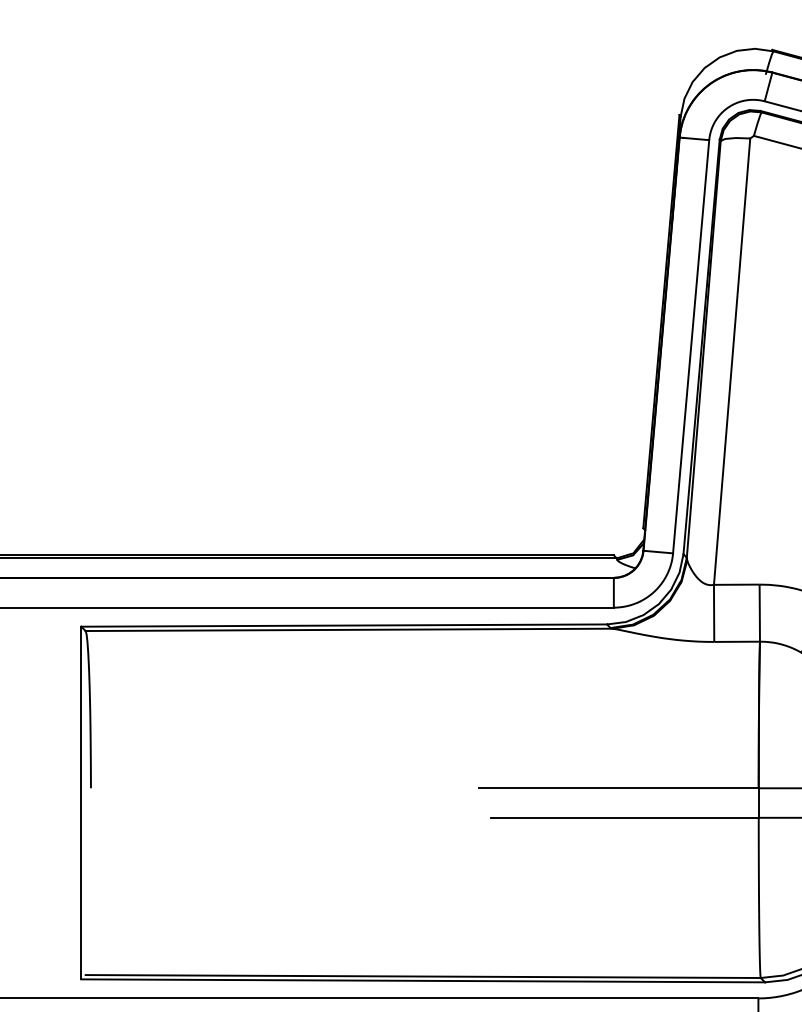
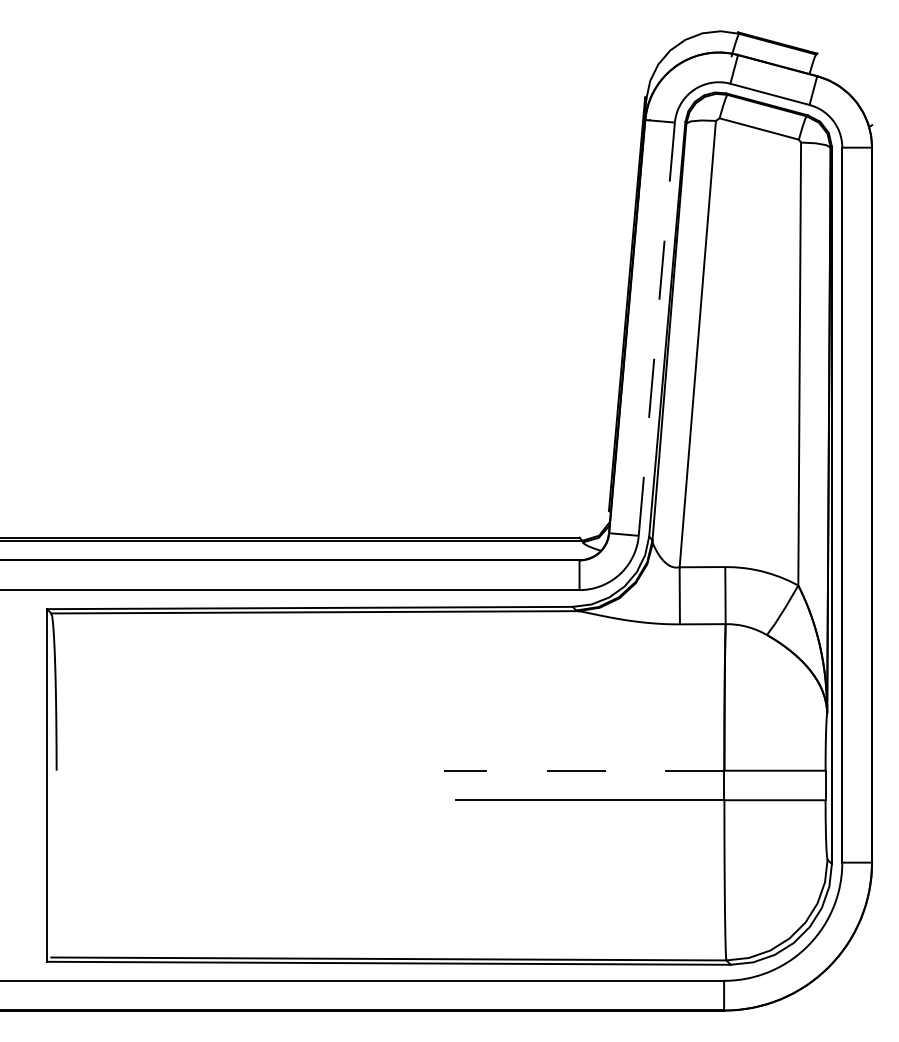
line: (690, 347) -> (656, 329), solid -> dashed
line: (617, 788) -> (583, 770), solid -> dashed

